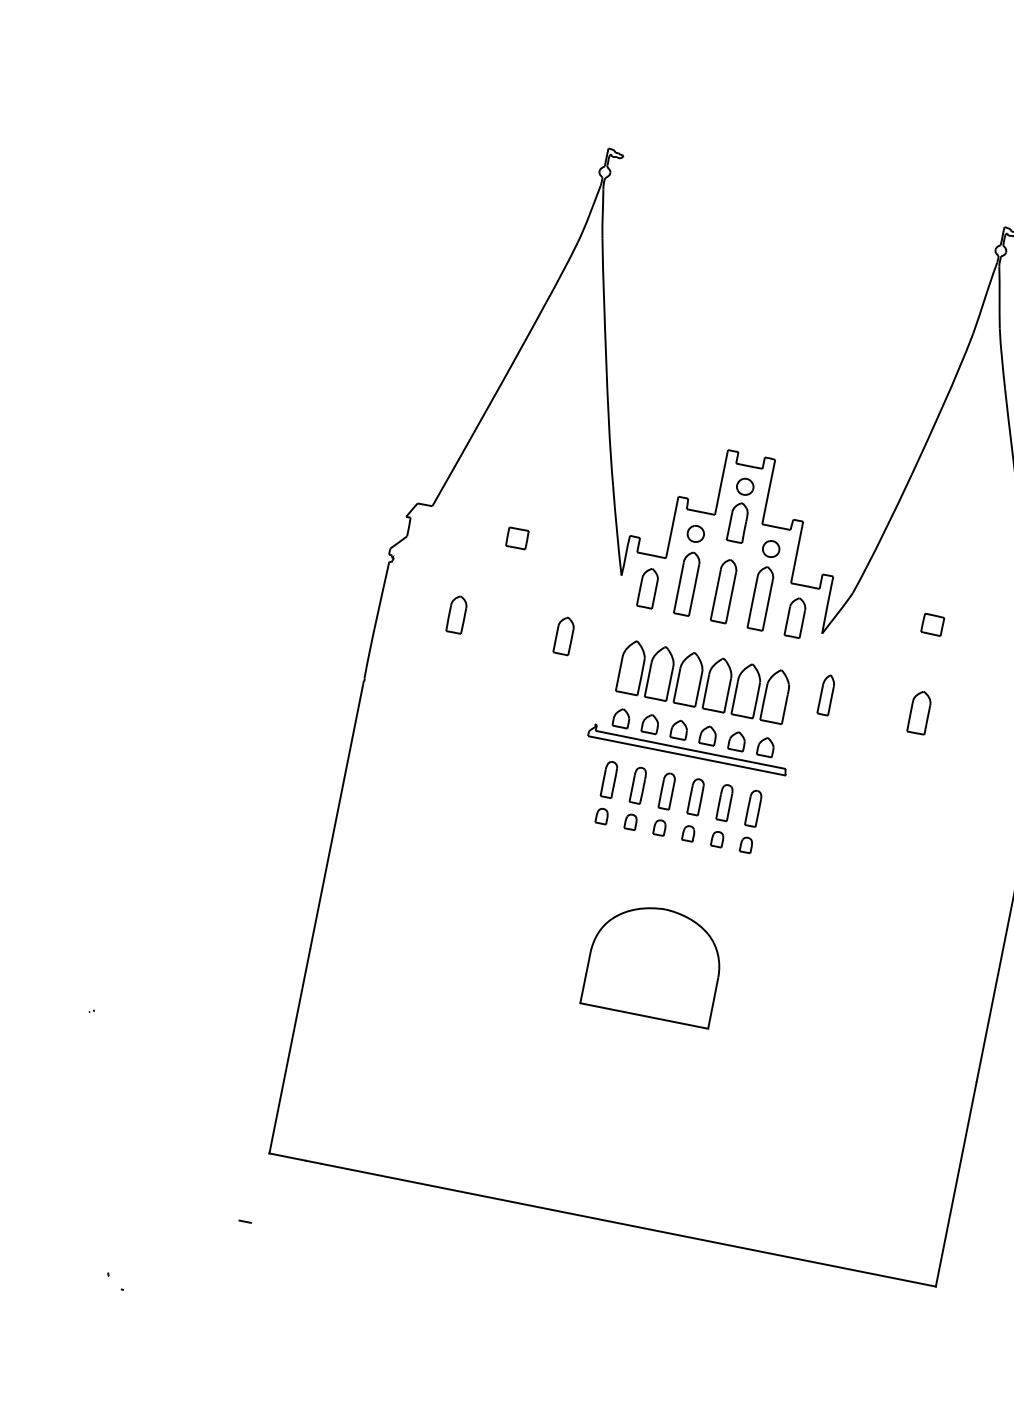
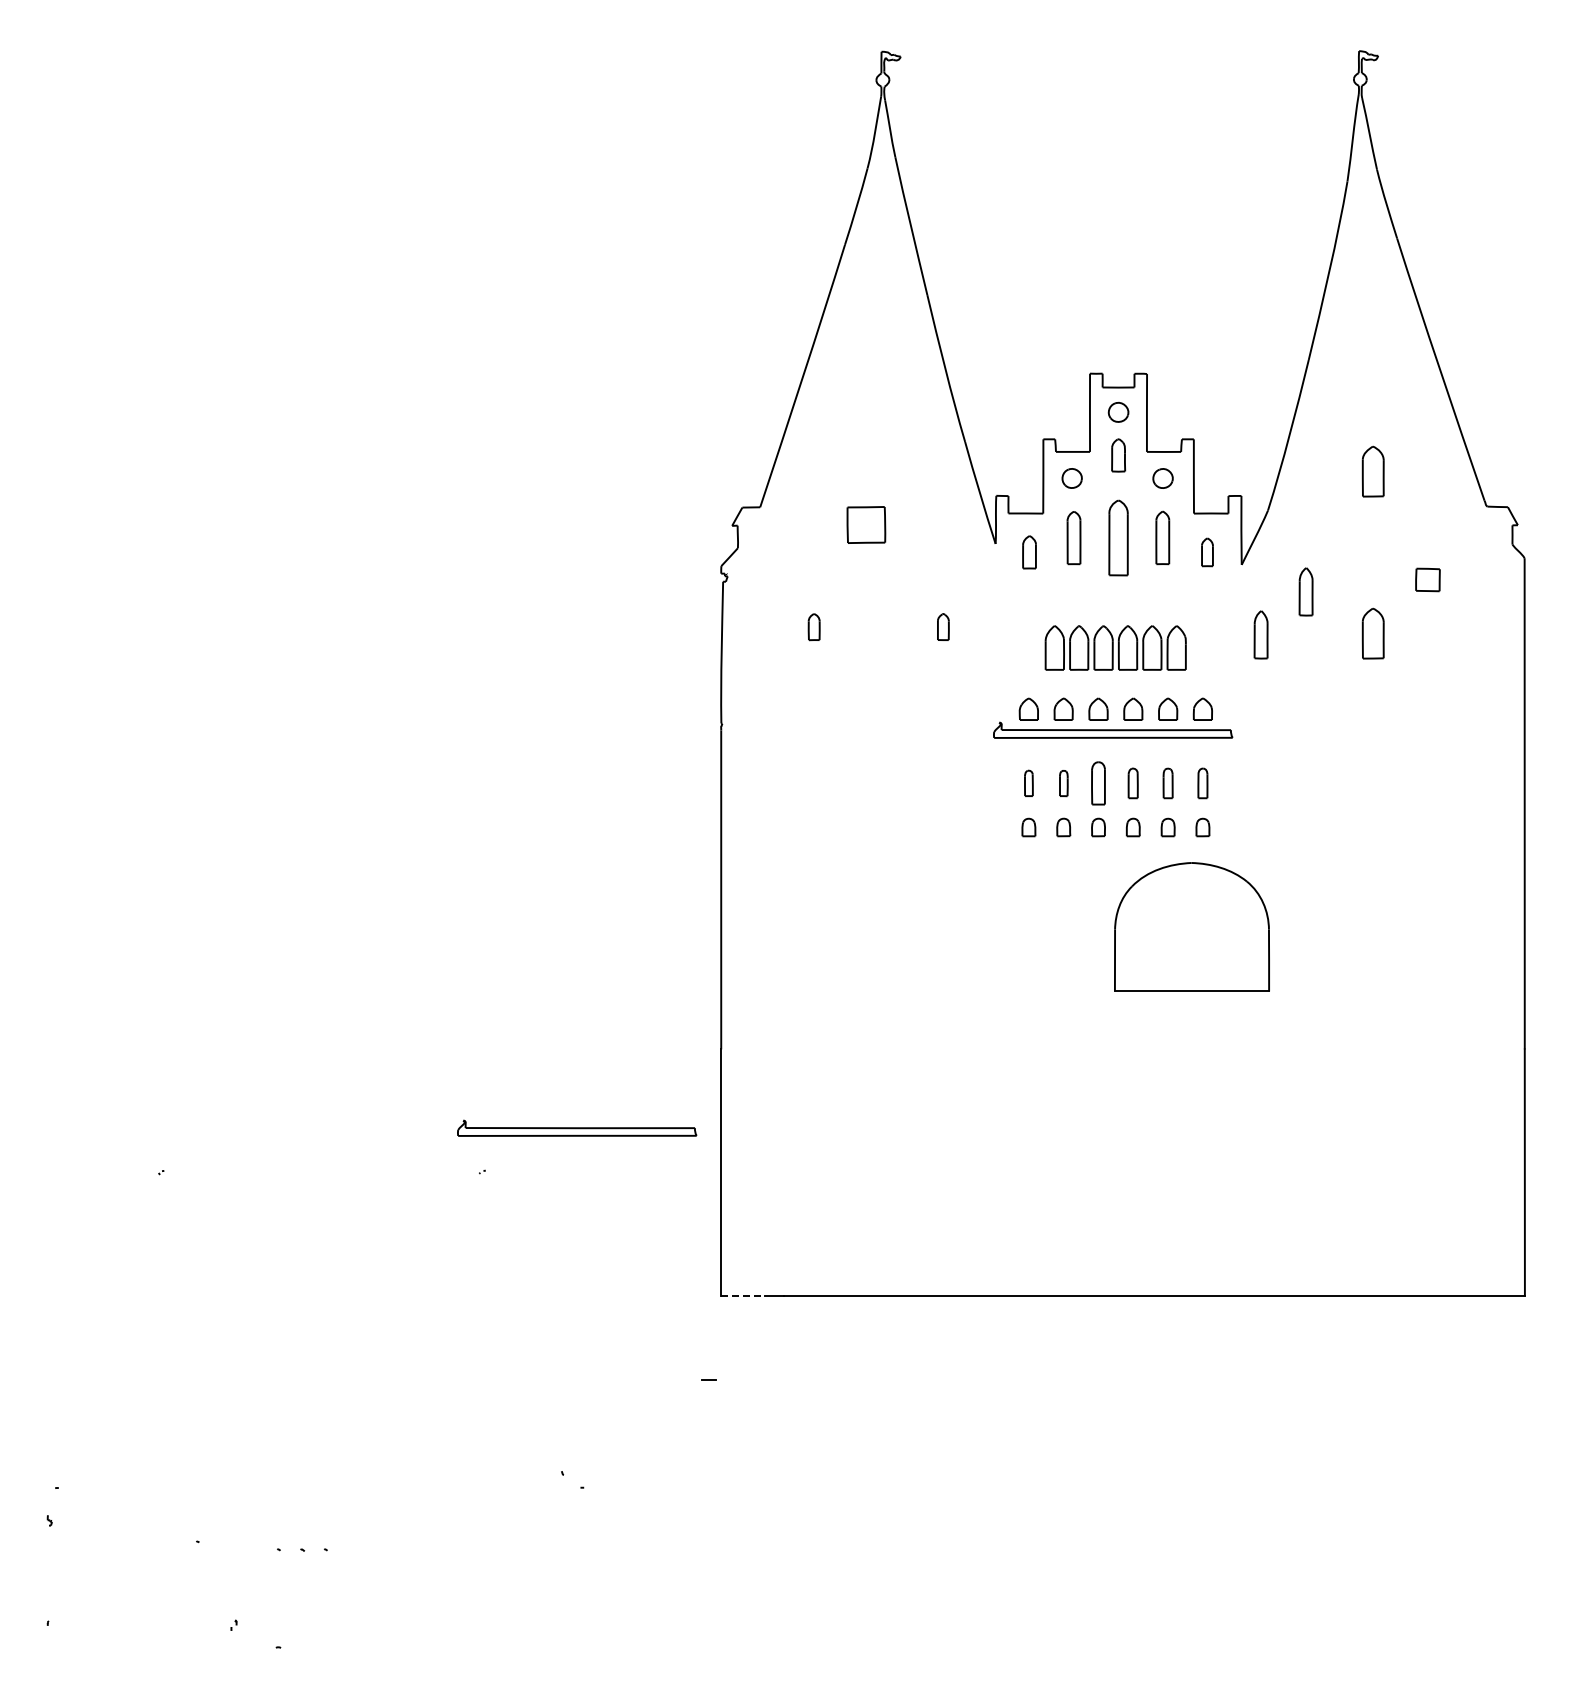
part: (738, 522) -> (1118, 455), size x0.7
part: (516, 537) -> (865, 524), size x1.6
part: (946, 577) -> (1372, 471), added
part: (687, 583) -> (1073, 537), size x0.7
part: (648, 588) -> (1029, 552), size x0.7
part: (760, 597) -> (1162, 537), size x0.7
part: (457, 614) -> (814, 626), size x0.6
part: (795, 617) -> (1207, 552), size x0.6
part: (932, 624) -> (1427, 579), moved
part: (564, 635) -> (943, 626), size x0.6
part: (870, 666) -> (1305, 591), added
part: (703, 681) -> (1115, 647), size x0.7
part: (609, 779) -> (1028, 783), size x0.6
part: (638, 785) -> (1063, 783), size x0.6
part: (695, 796) -> (1132, 783), size x0.7
part: (724, 802) -> (1167, 783), size x0.7
part: (753, 808) -> (1202, 783), size x0.7
part: (654, 962) -> (1191, 926), moved
part: (178, 990) -> (577, 1127), added
line: (287, 1156) -> (743, 1295), solid -> dashed

